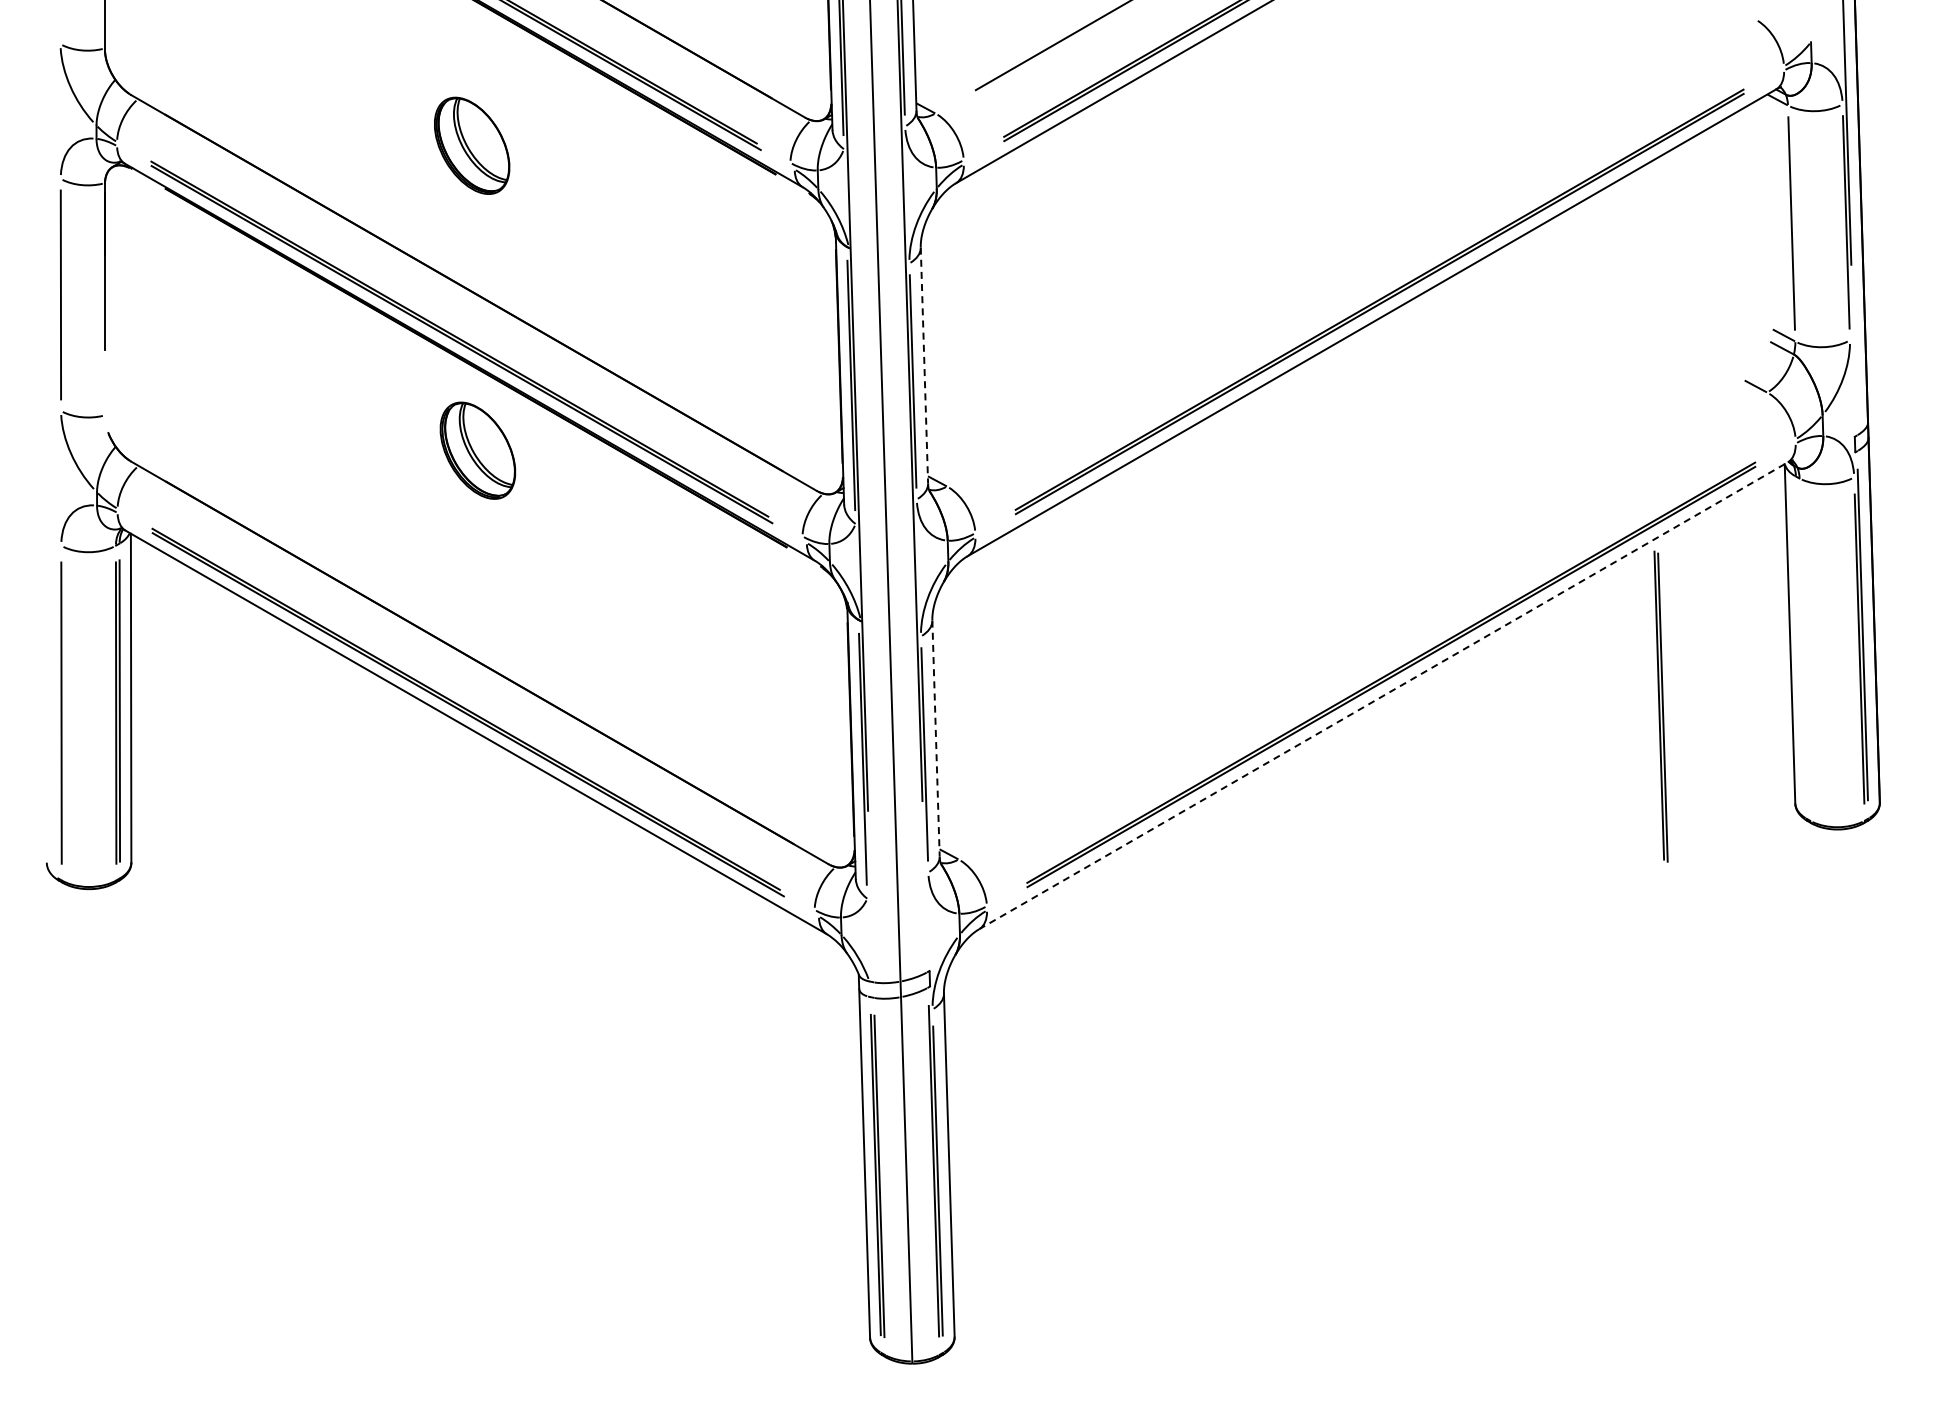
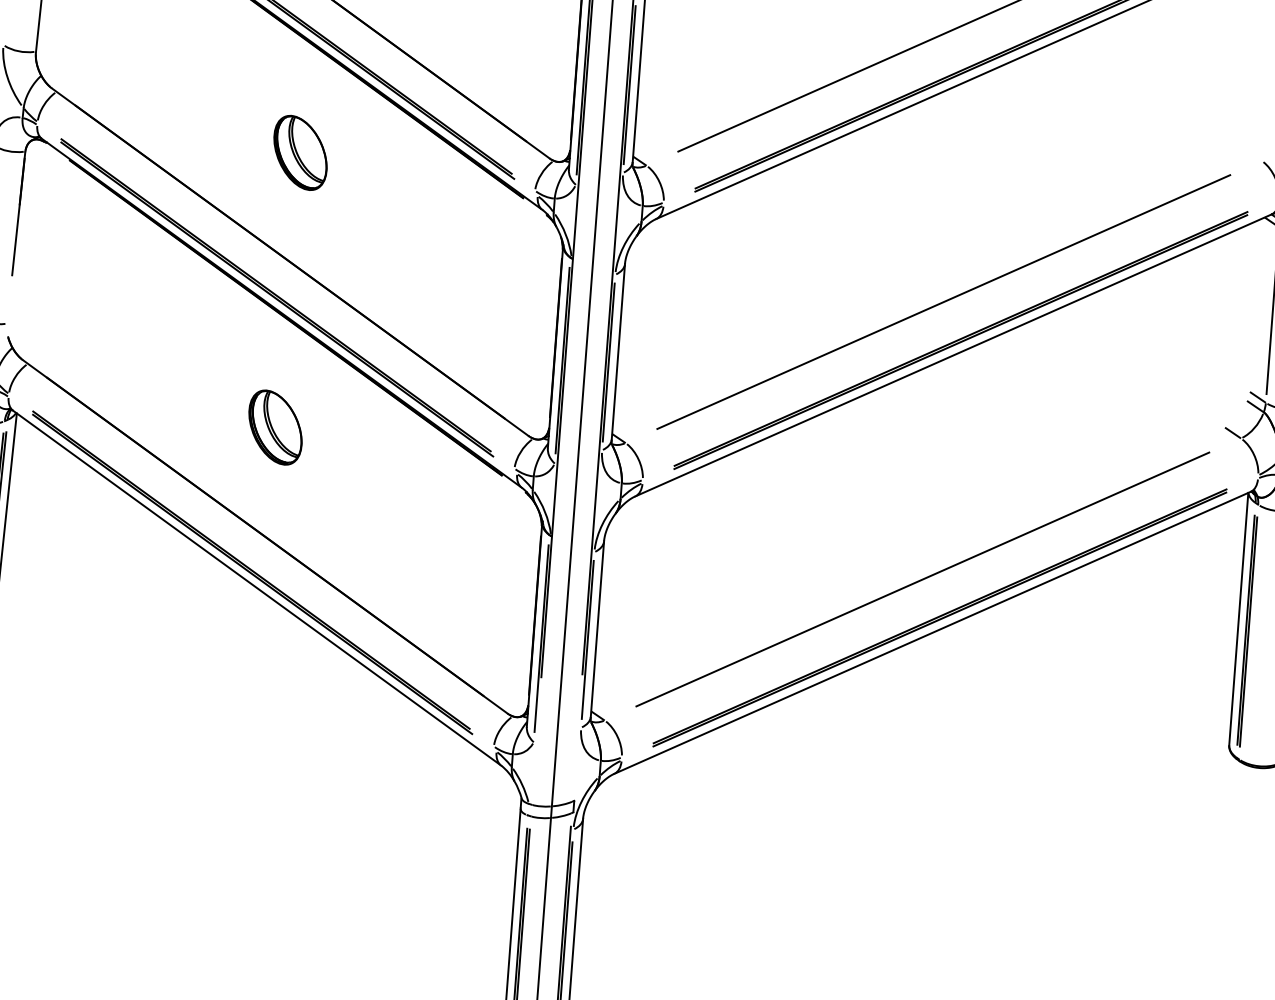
line: (1351, 252) -> (943, 301), added
line: (924, 366) -> (618, 352), dashed -> solid
part: (477, 450) -> (275, 427), moved
line: (1362, 625) -> (922, 579), added
line: (1383, 695) -> (932, 632), dashed -> solid
part: (1660, 706) -> (1246, 630), moved
line: (936, 739) -> (597, 629), dashed -> solid

